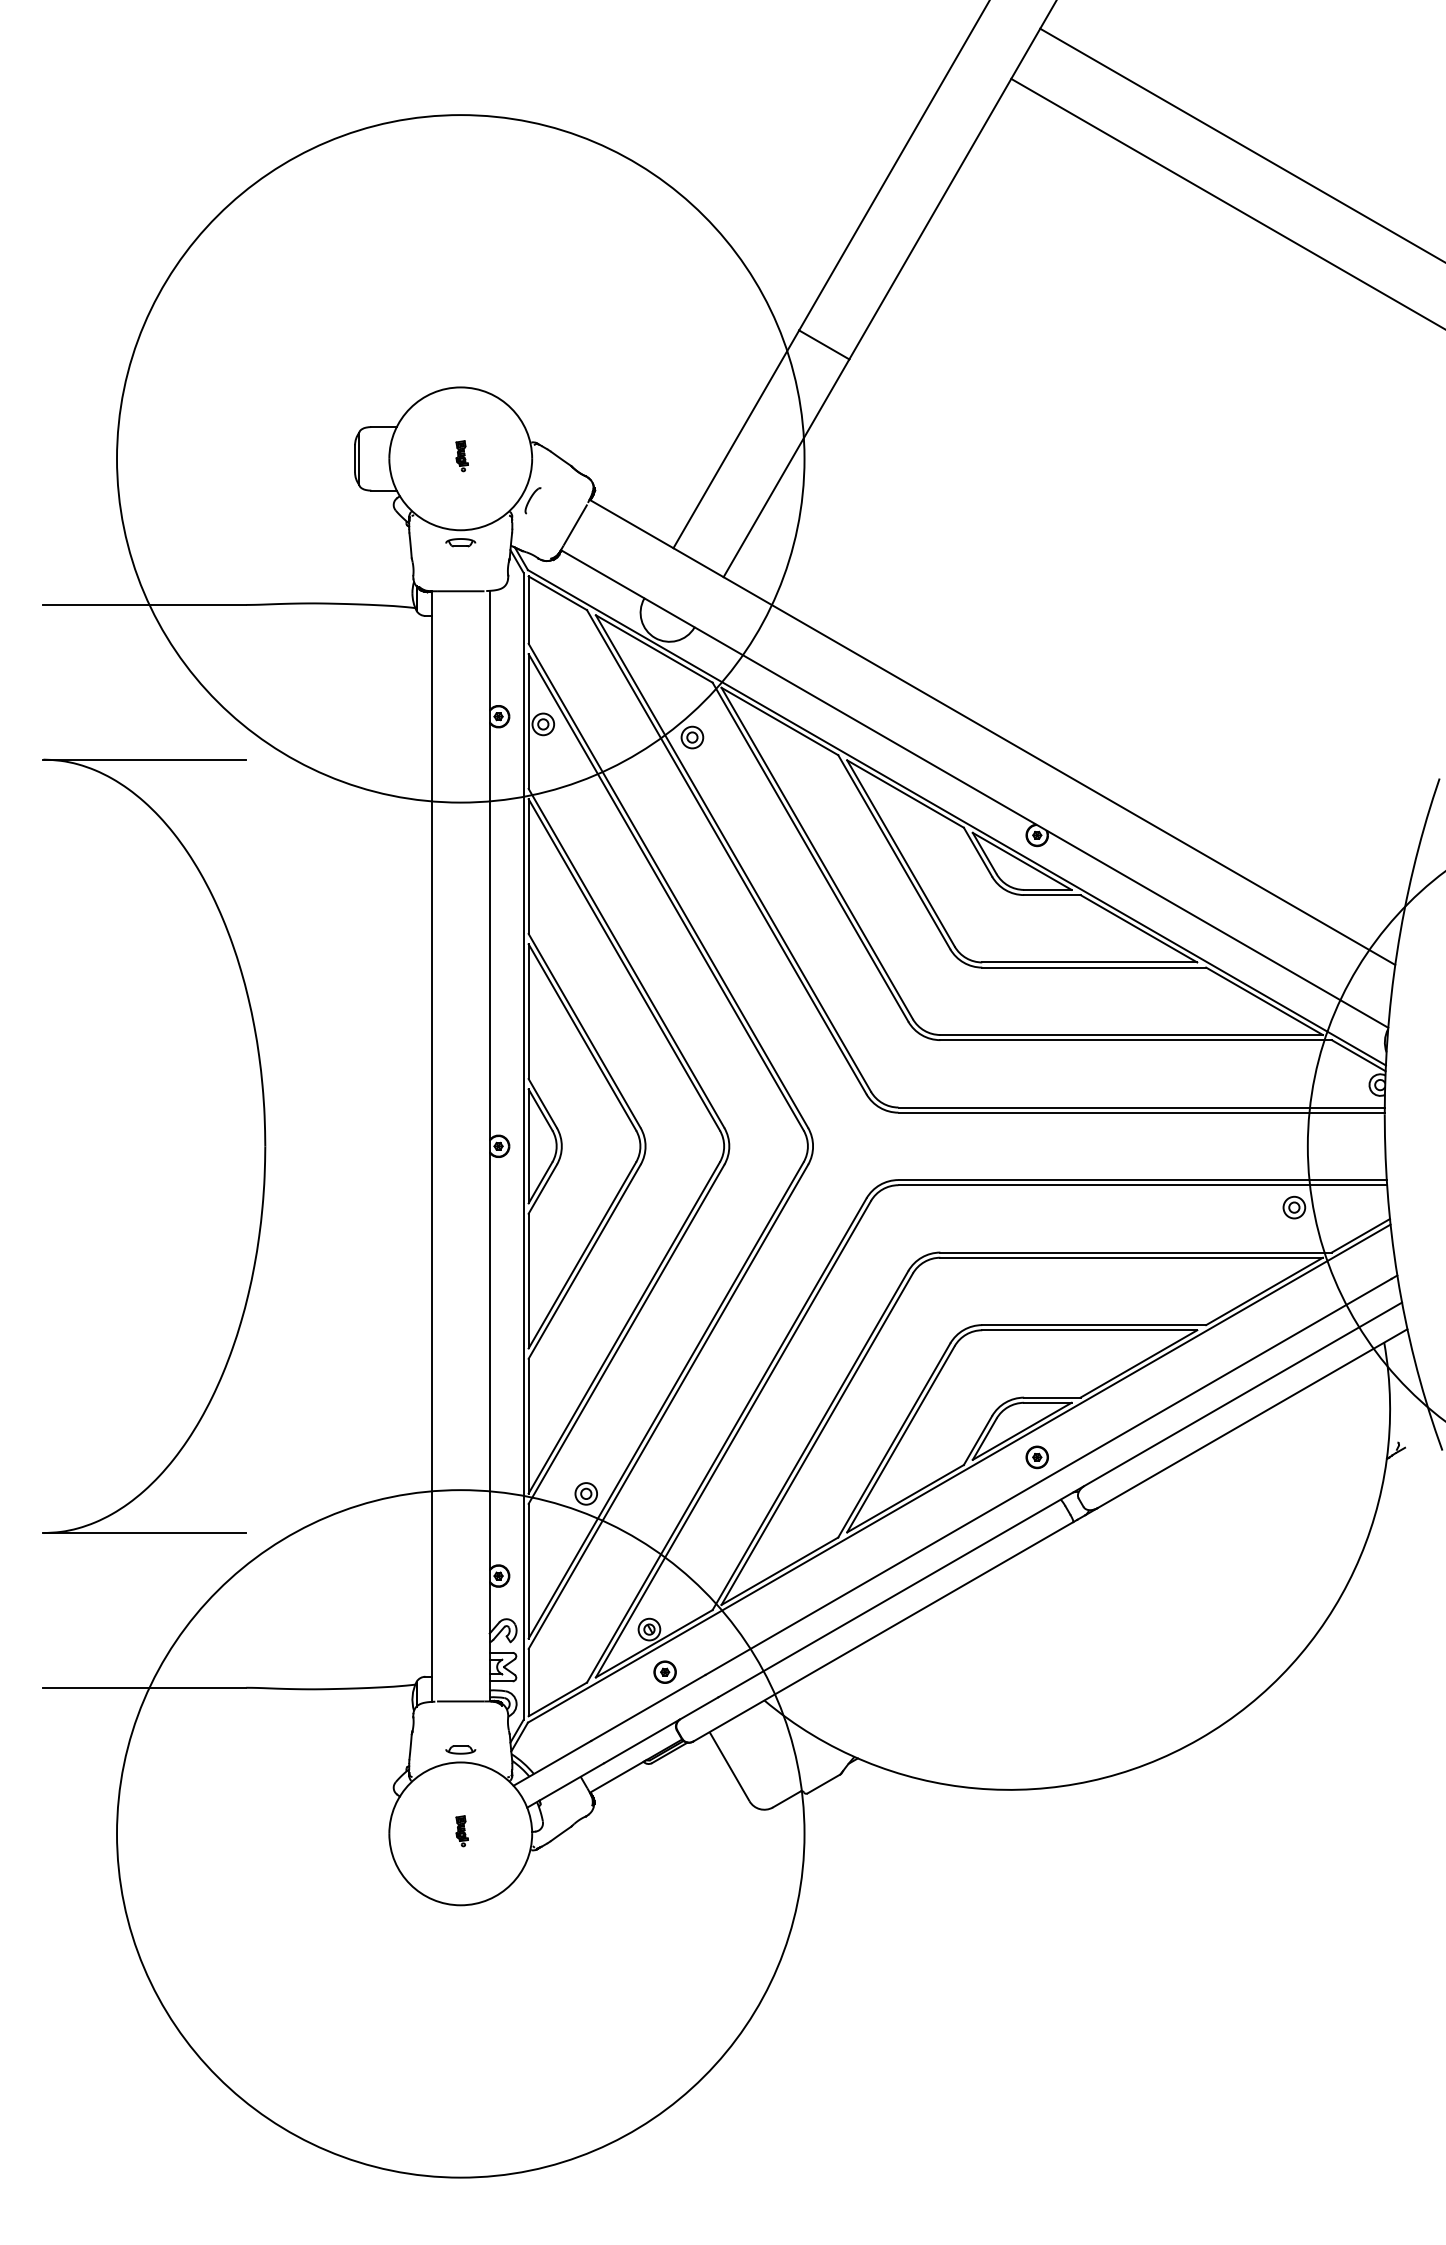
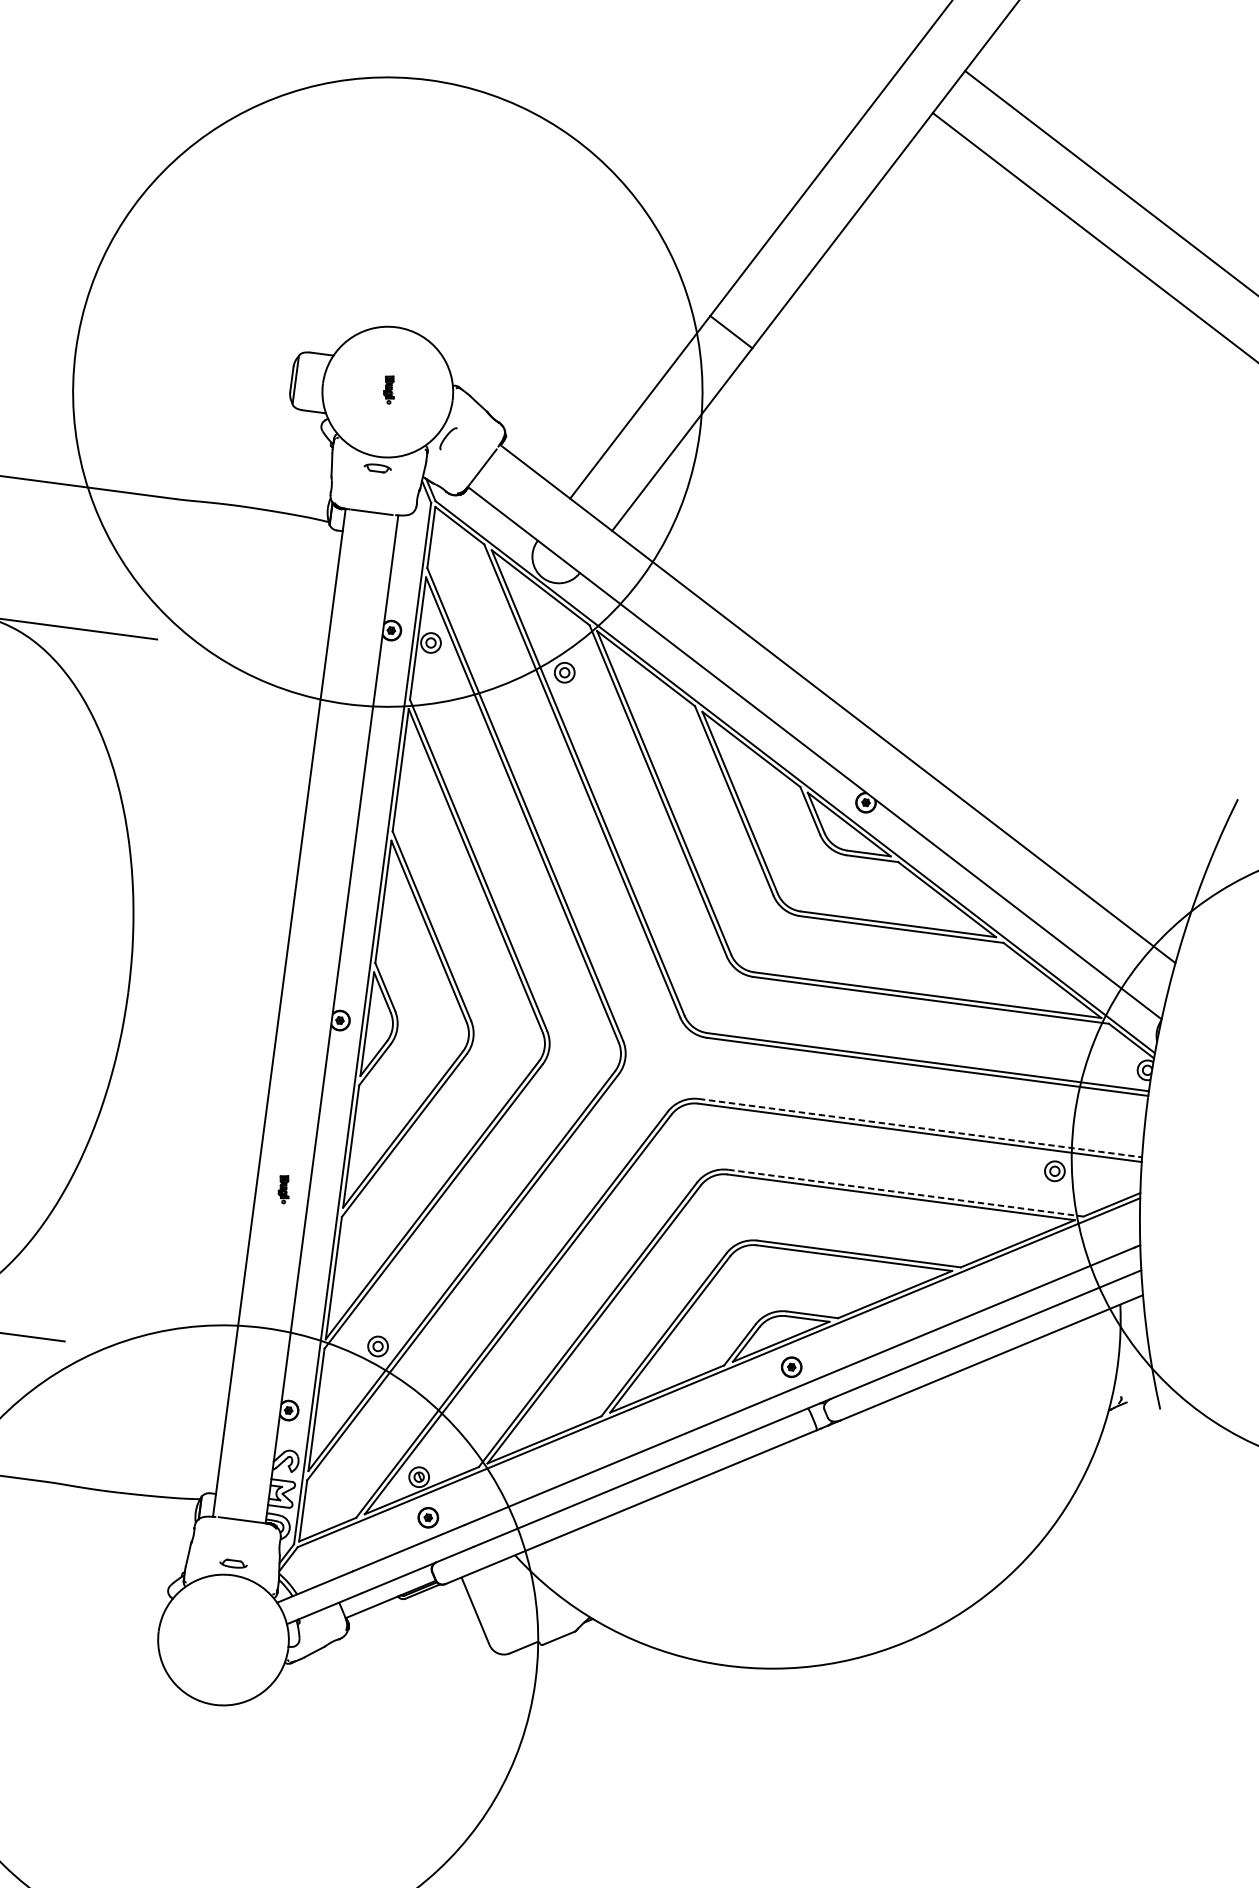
line: (1143, 1180) -> (921, 1128), solid -> dashed
line: (1136, 1252) -> (906, 1193), solid -> dashed
part: (461, 1831) -> (283, 1189), moved

